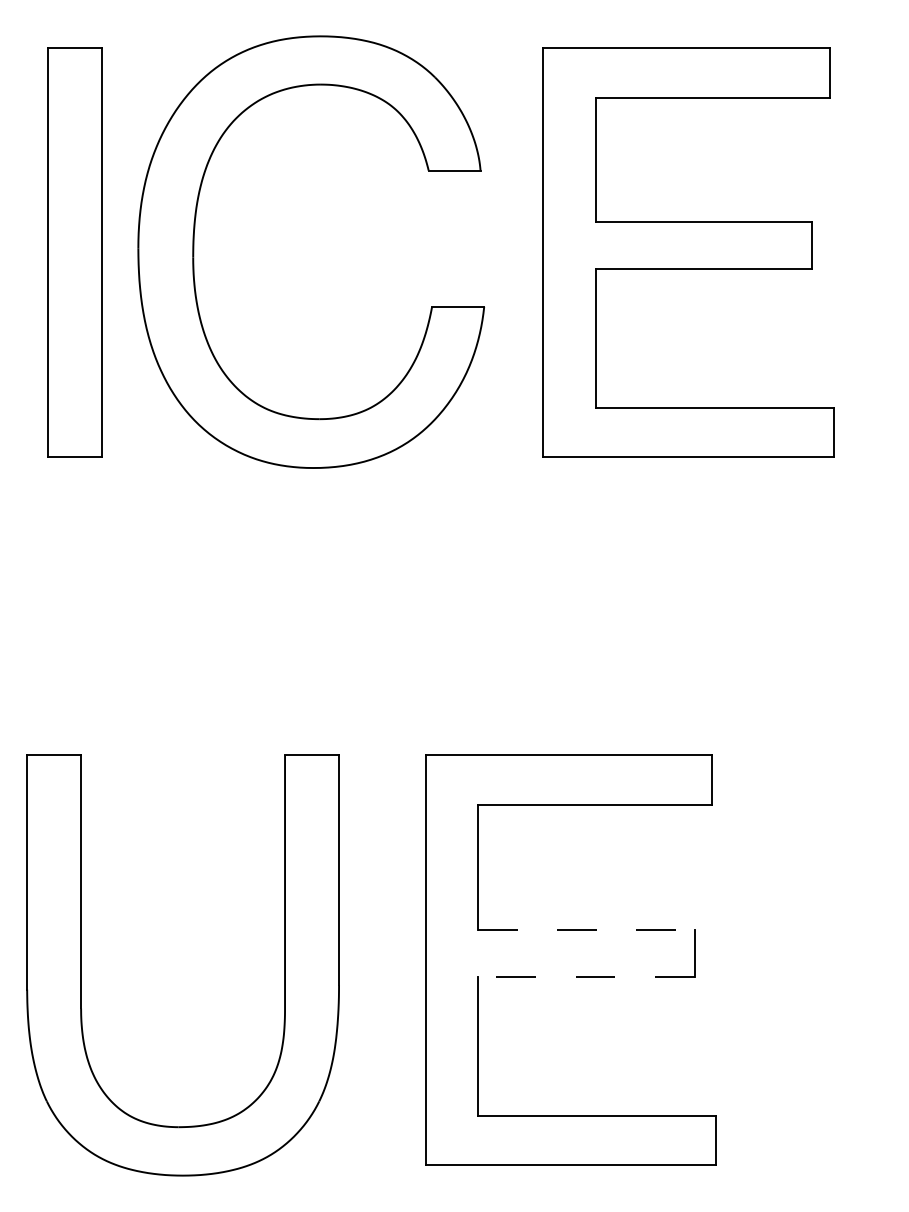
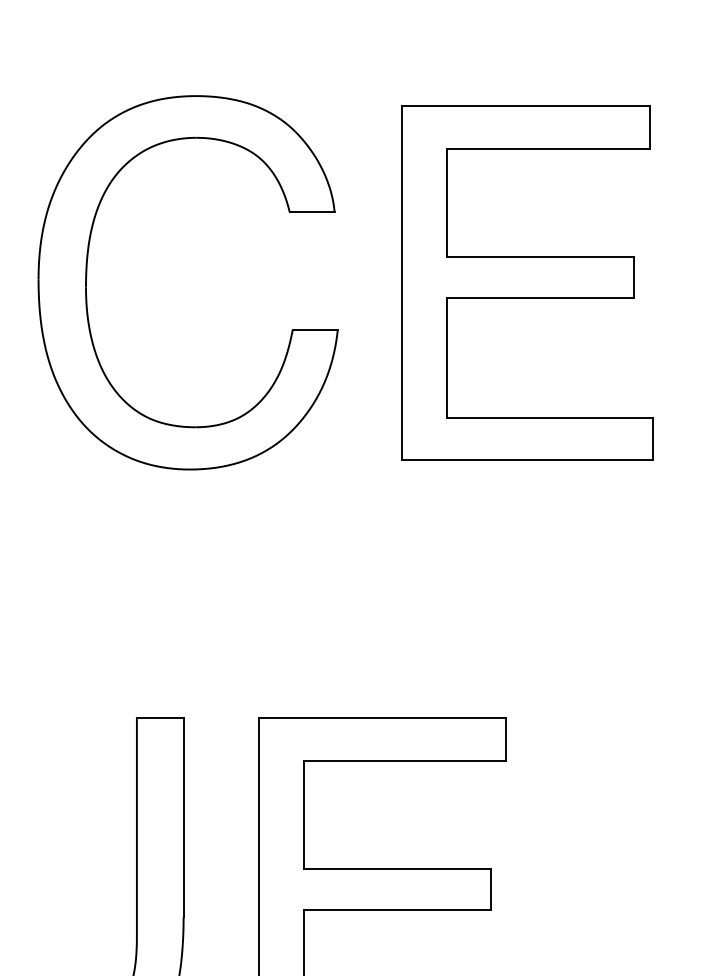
part: (194, 251) -> (87, 282), moved
part: (688, 252) -> (527, 283), moved
line: (586, 929) -> (397, 868), dashed -> solid
line: (585, 977) -> (396, 910), dashed -> solid

